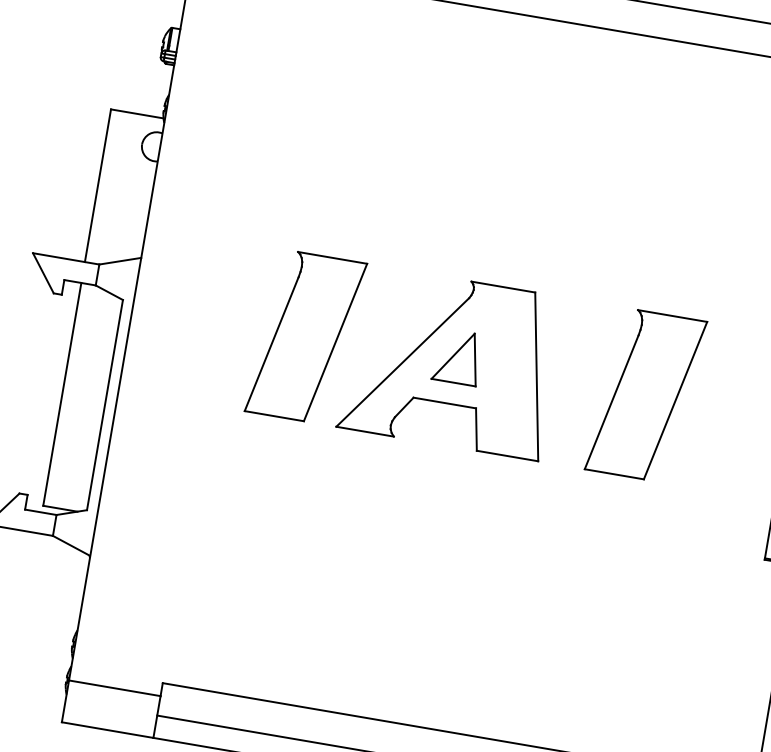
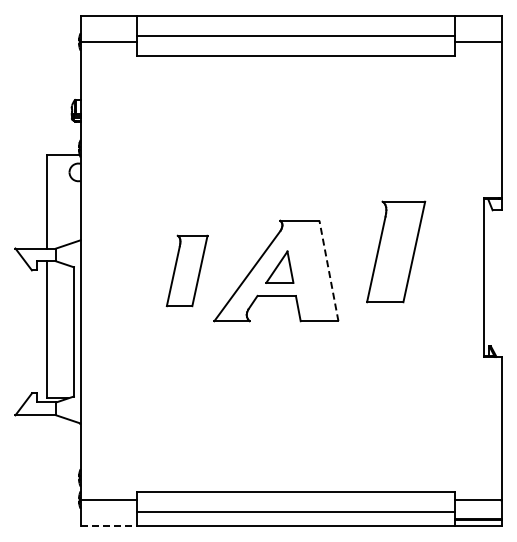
part: (306, 336) -> (187, 270), size x0.7
line: (536, 375) -> (328, 270), solid -> dashed
part: (646, 394) -> (396, 251), moved
line: (108, 729) -> (109, 525), solid -> dashed

